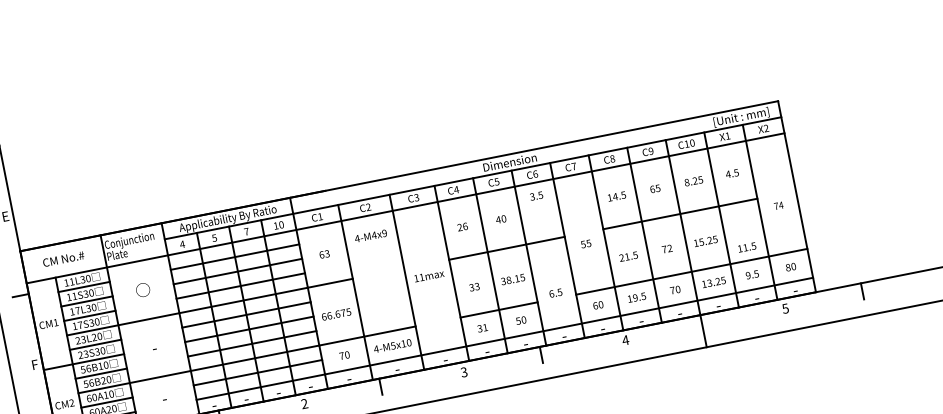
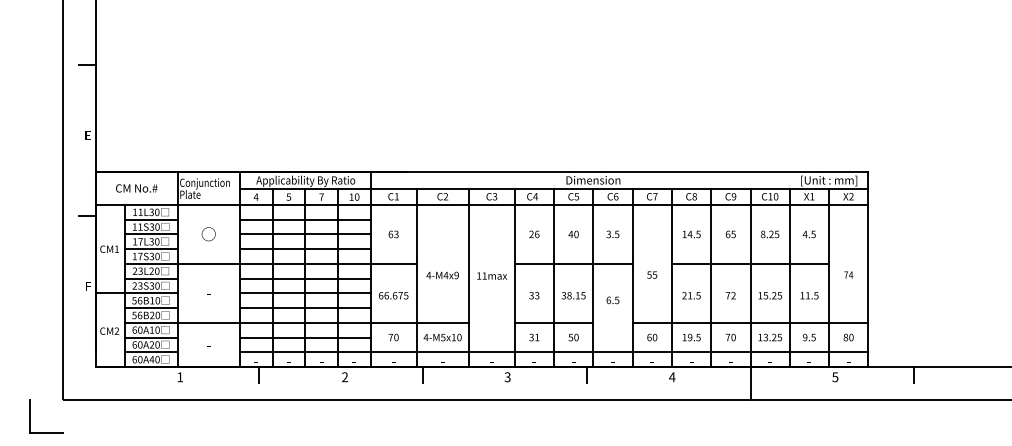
text: (536, 196) -> (612, 234), moved
text: (370, 236) -> (442, 275), moved
text: (747, 247) -> (809, 295), moved
text: (555, 293) -> (612, 300), moved

